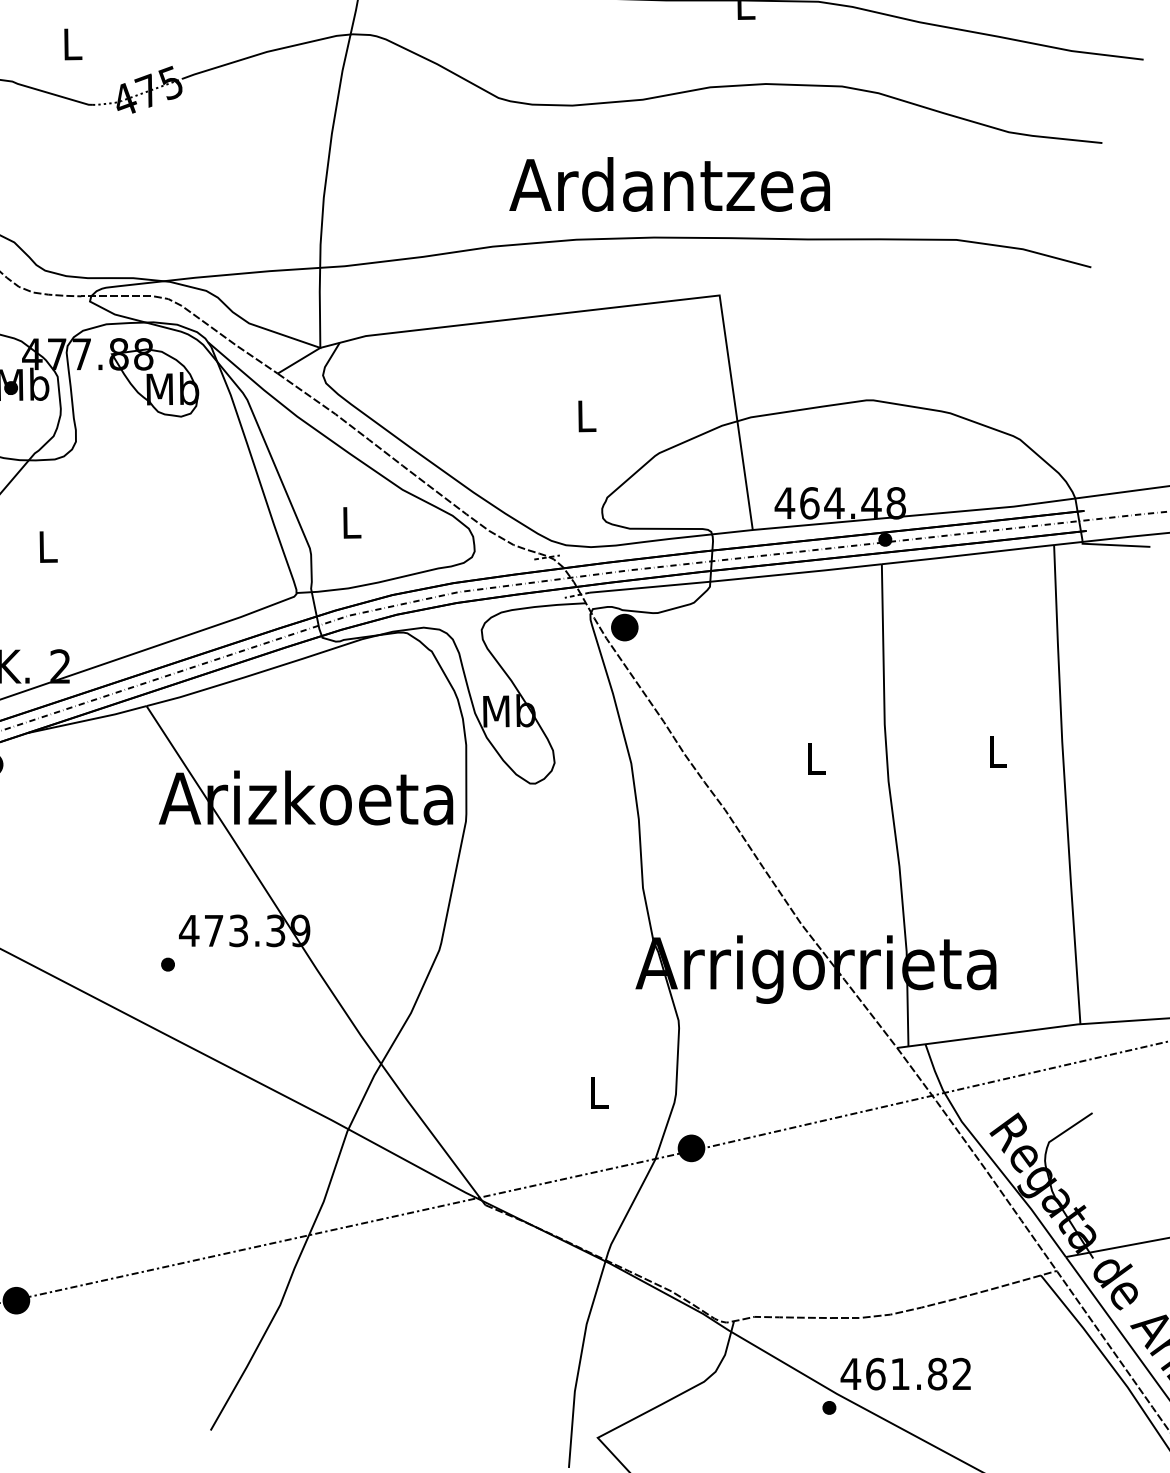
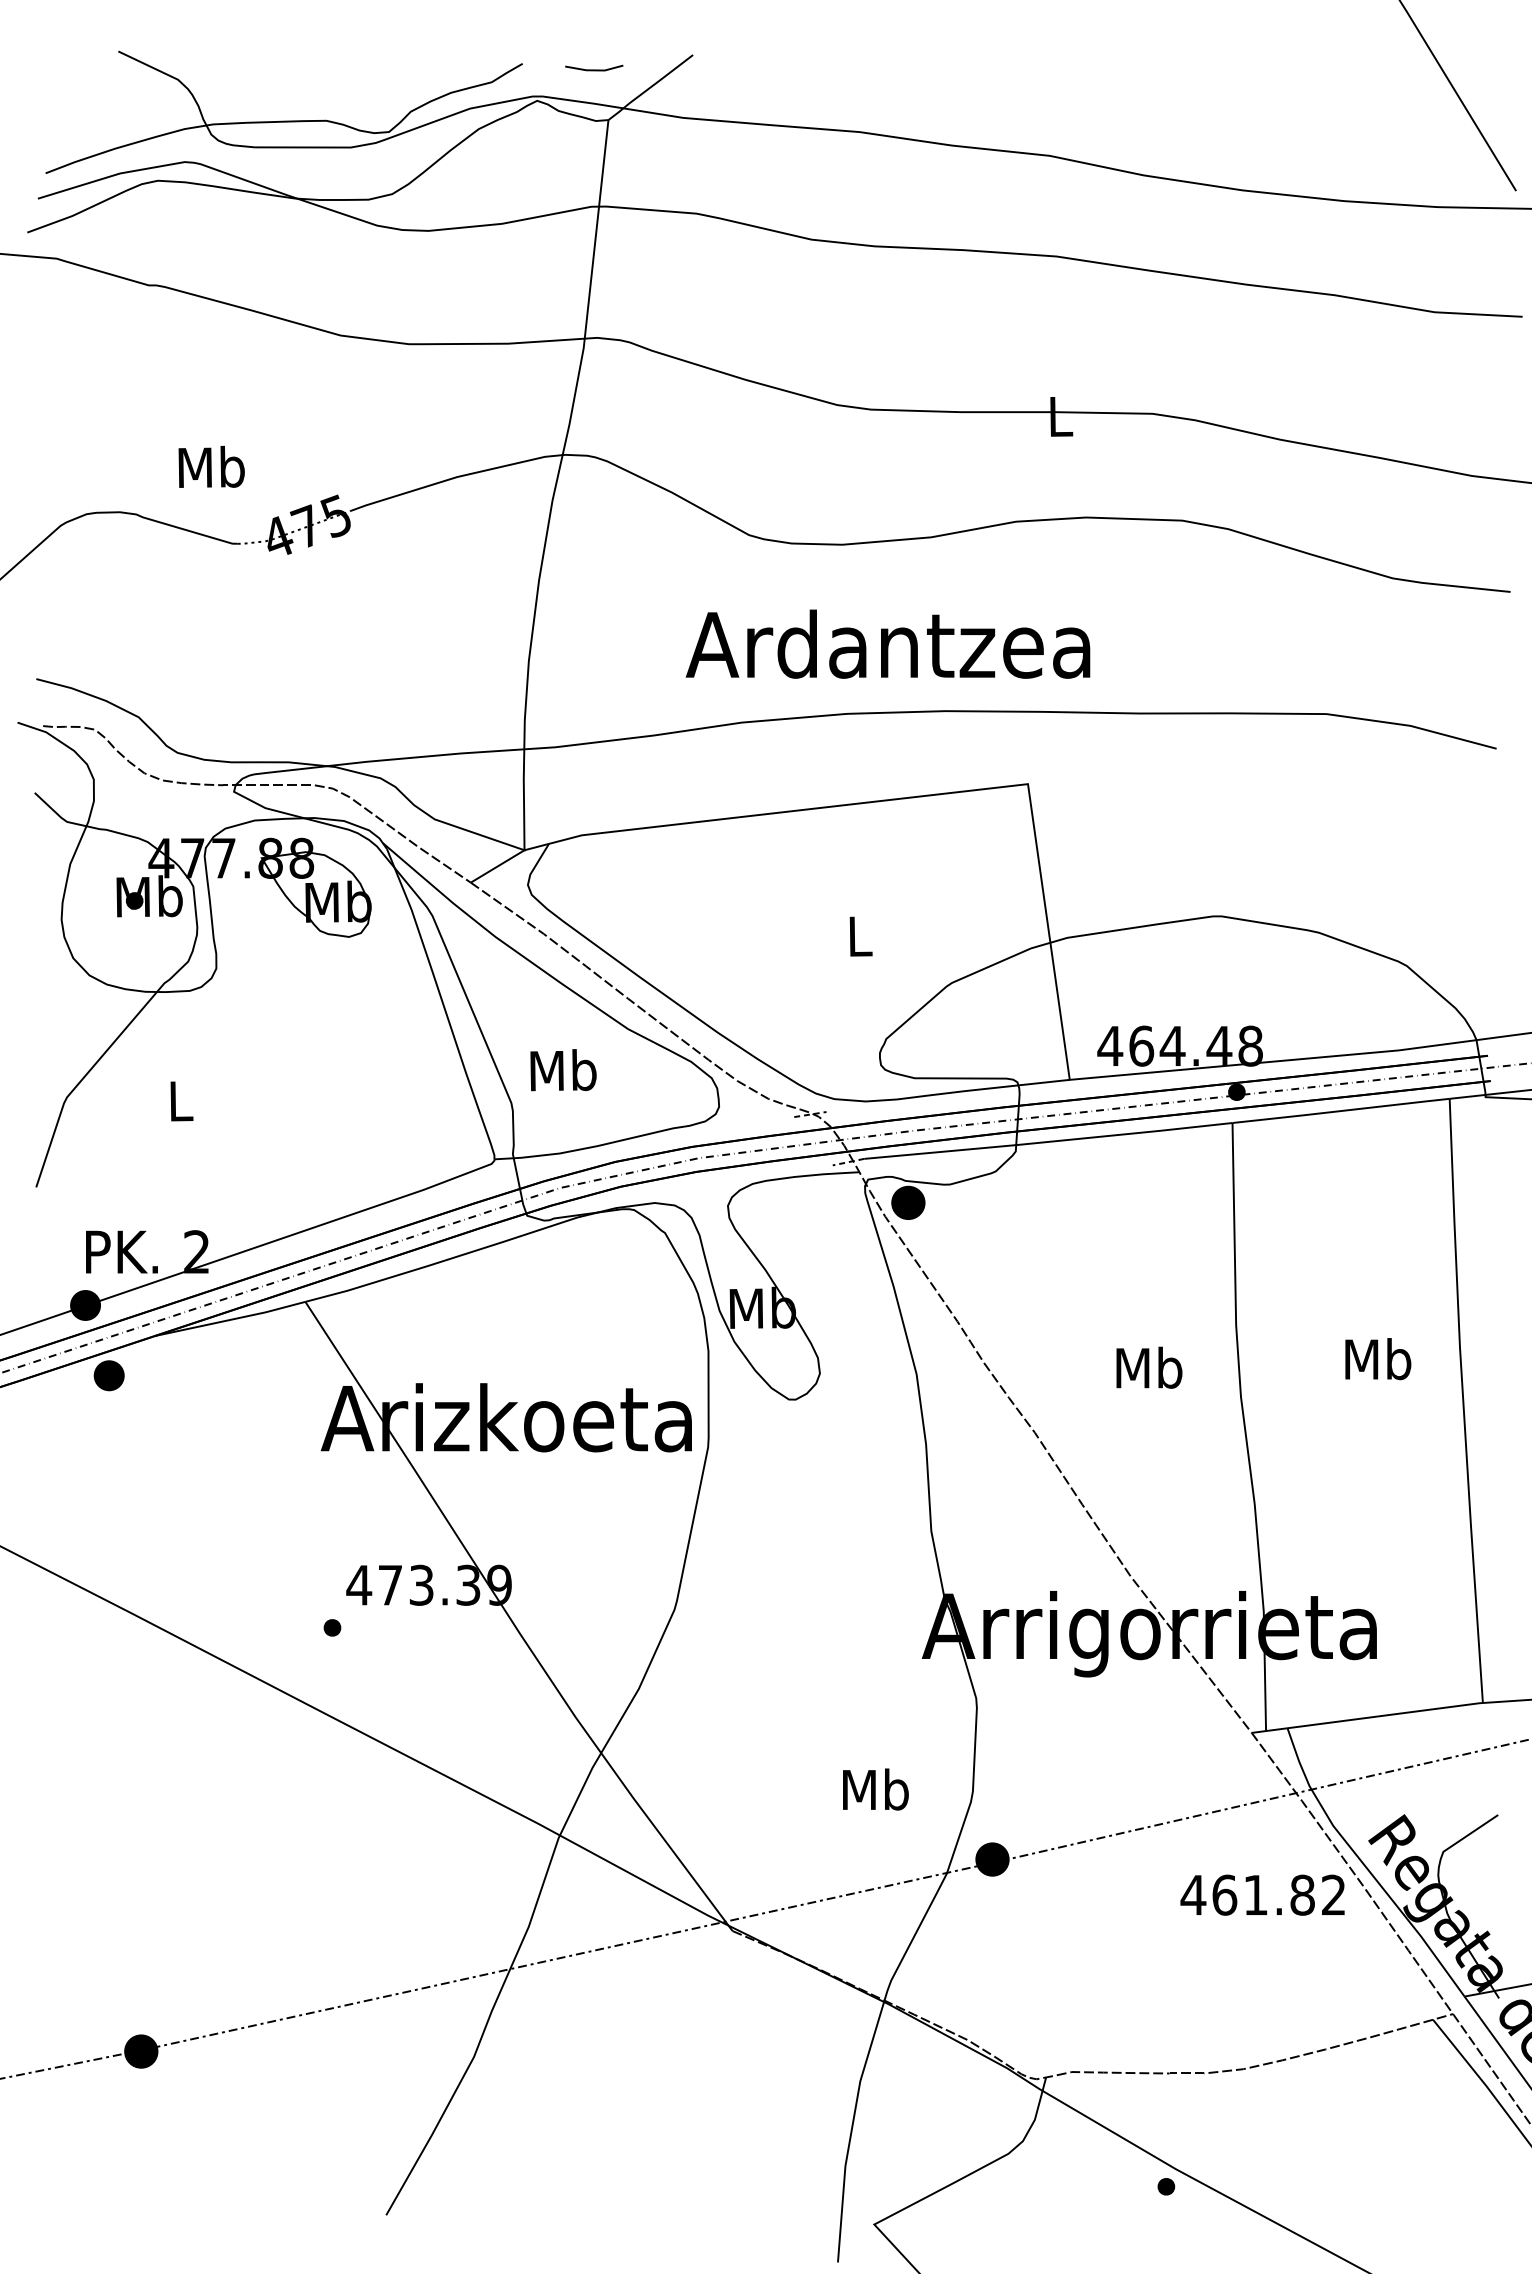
text: (72, 43) -> (211, 466), L -> Mb
text: (669, 183) -> (887, 643), moved
text: (351, 522) -> (563, 1070), L -> Mb
text: (997, 751) -> (1378, 1359), L -> Mb
text: (816, 758) -> (1149, 1367), L -> Mb
text: (598, 1092) -> (875, 1789), L -> Mb
text: (905, 1373) -> (1262, 1894), moved

